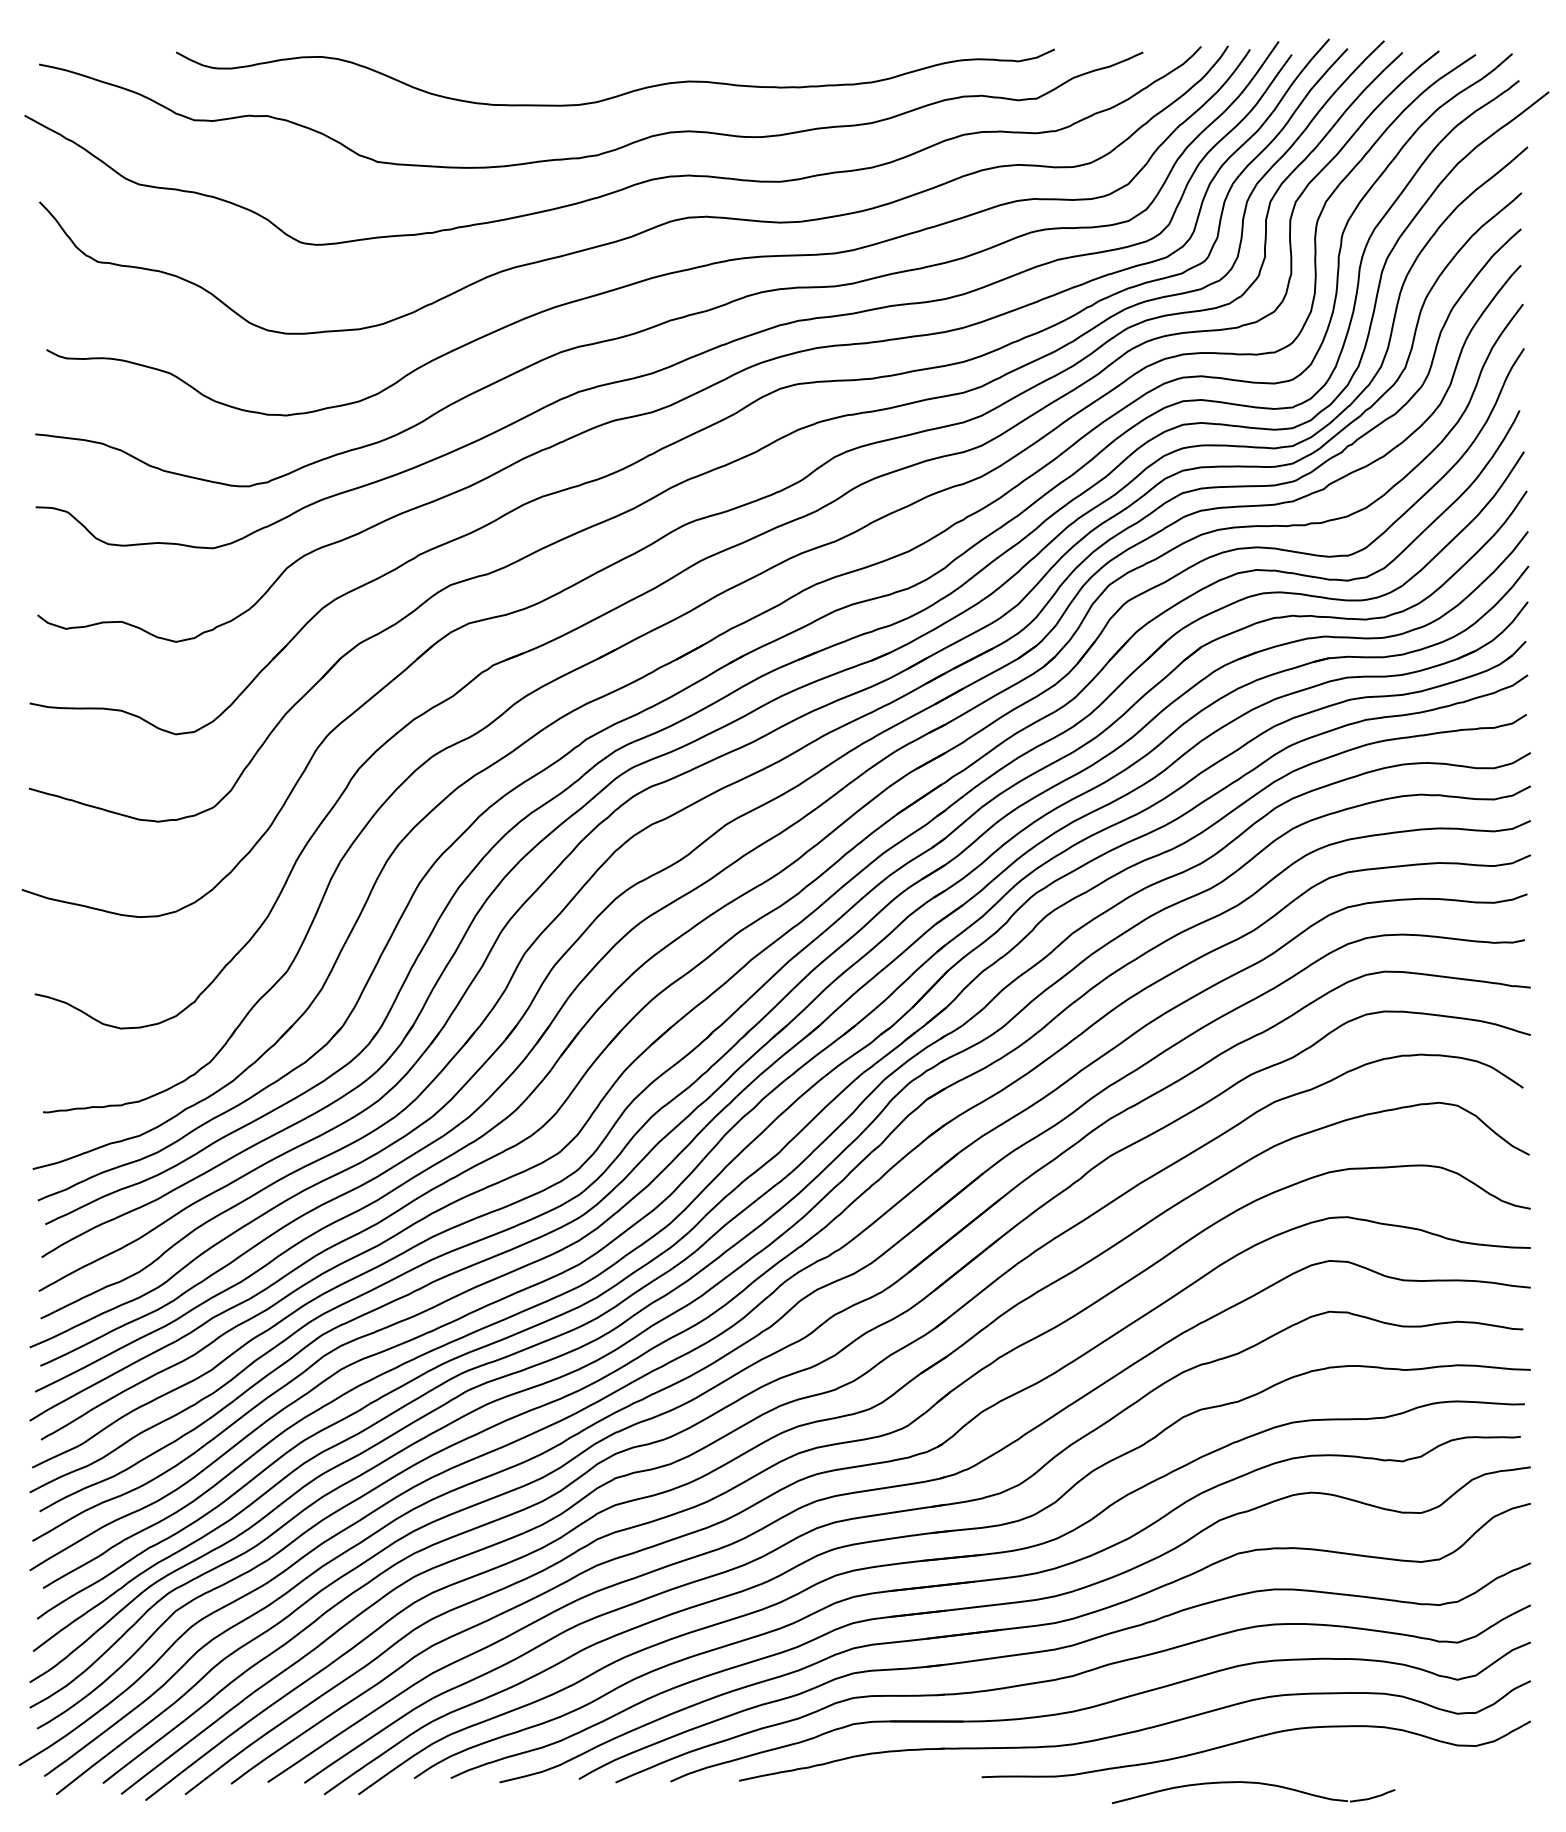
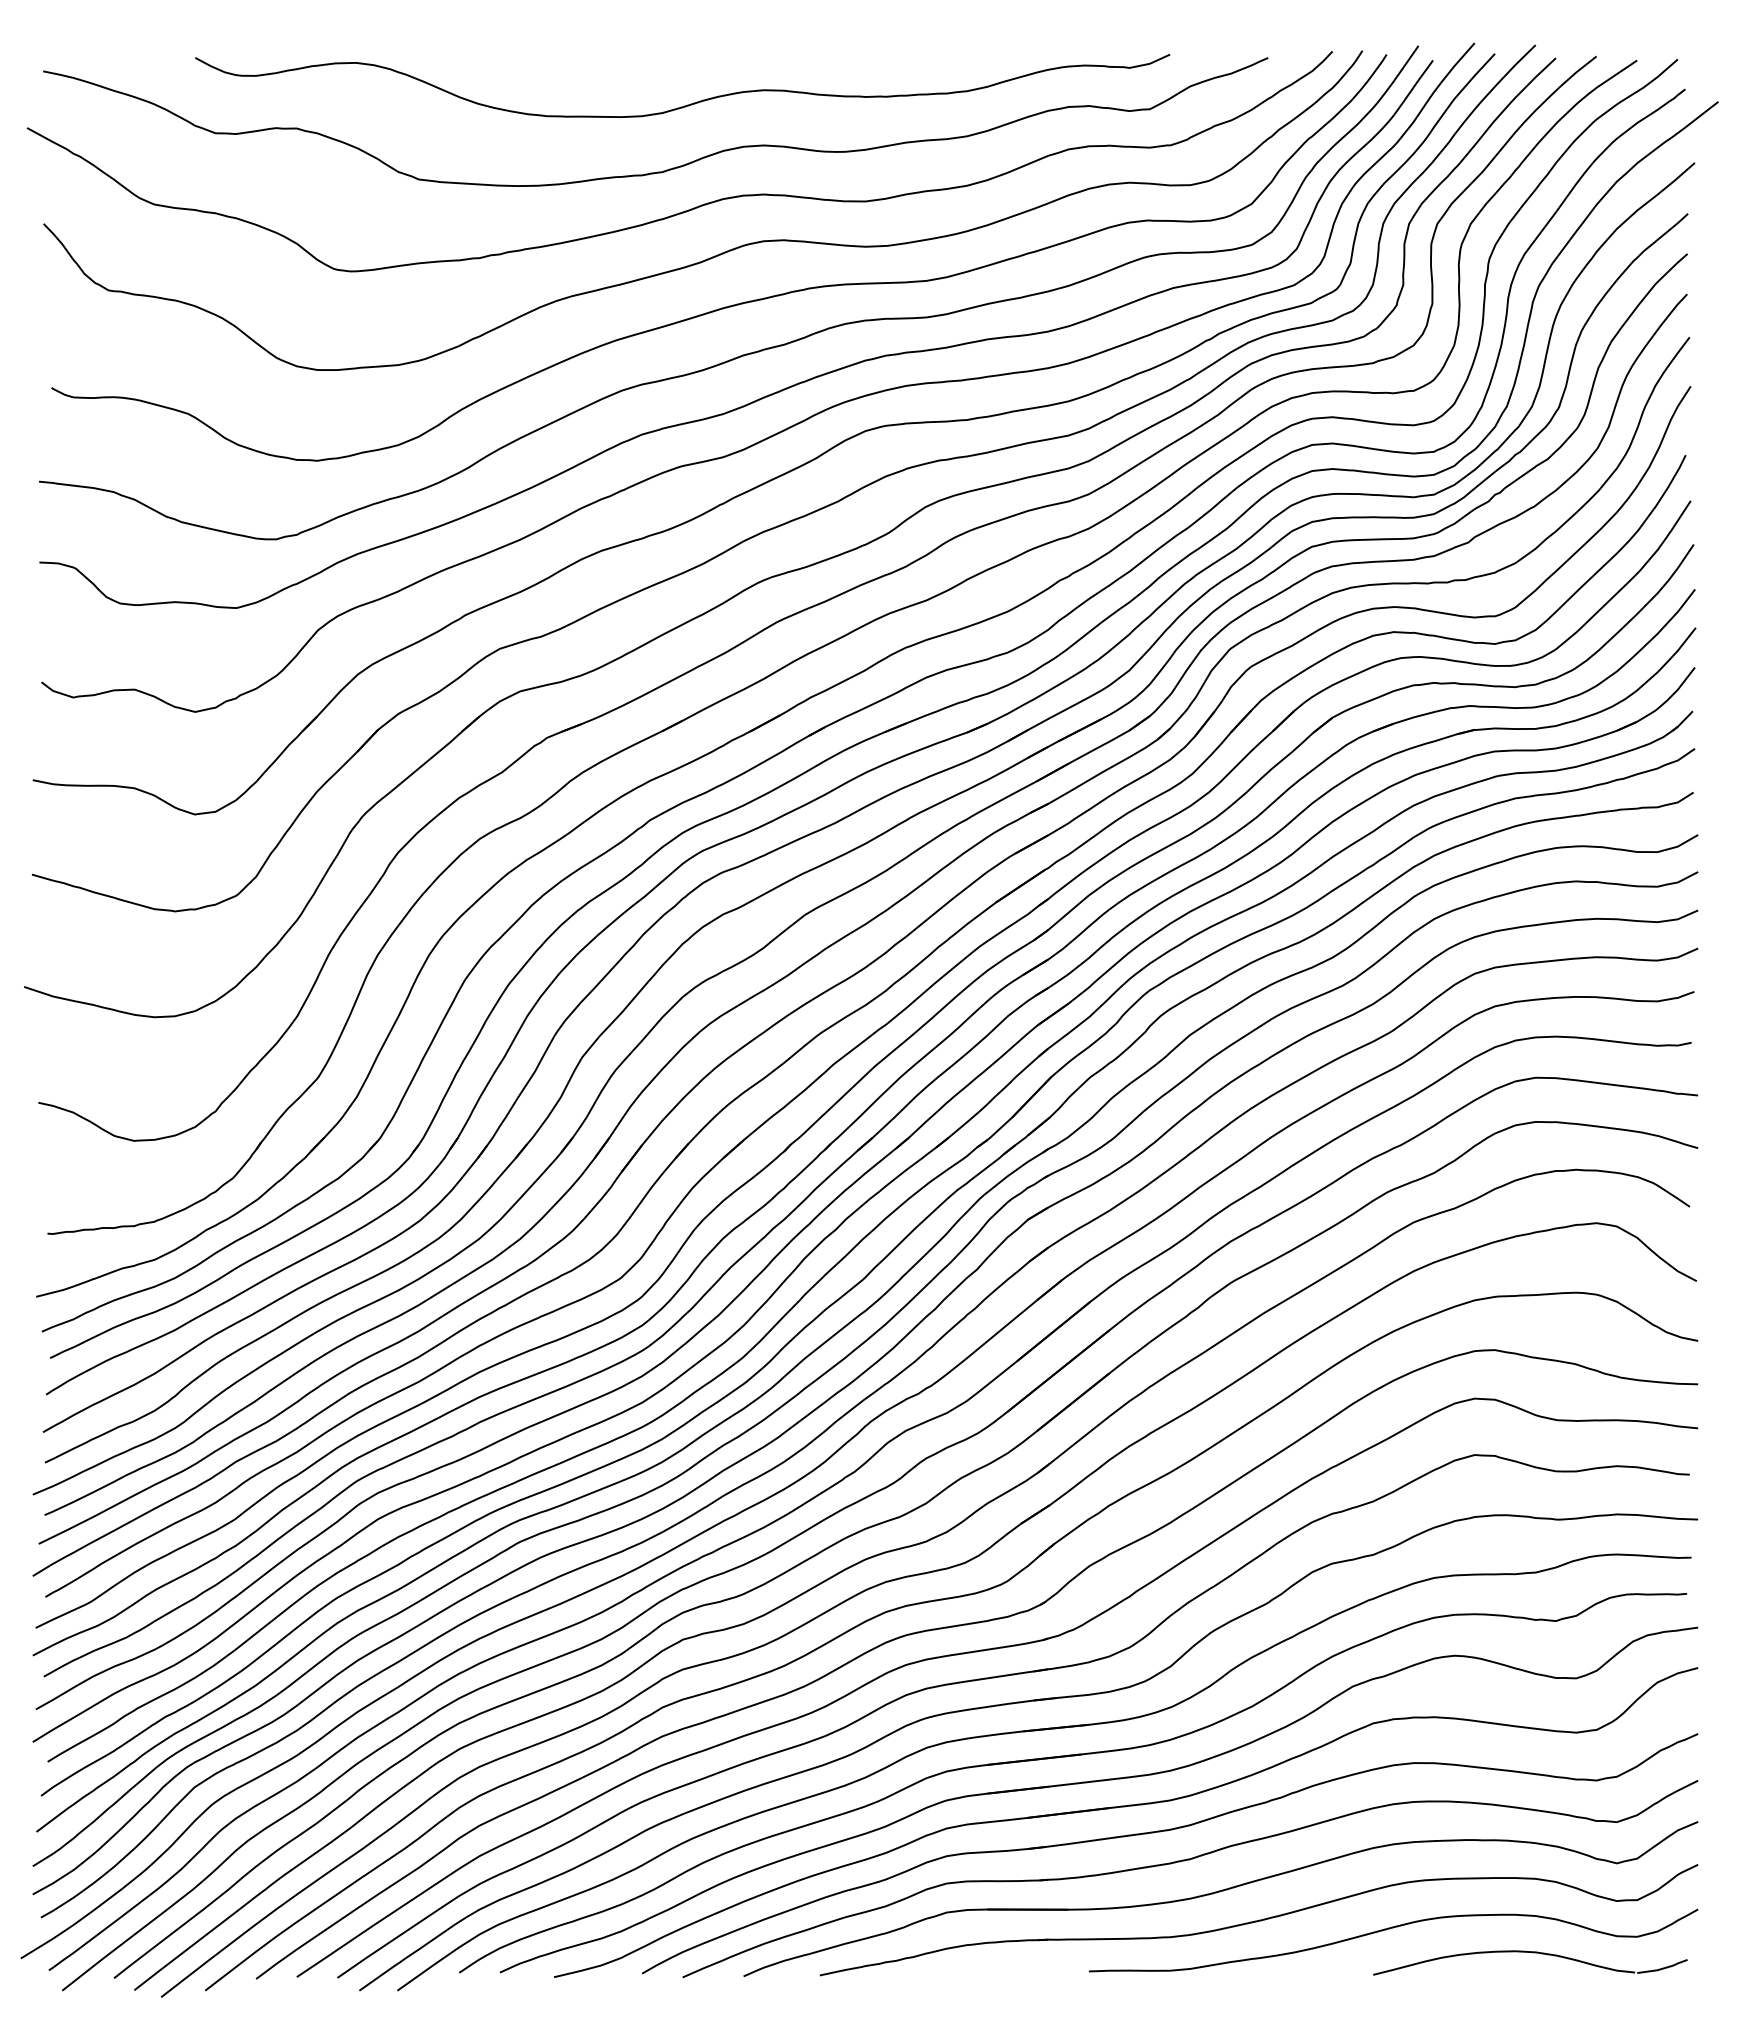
part: (1253, 1783) -> (1530, 1952), moved

